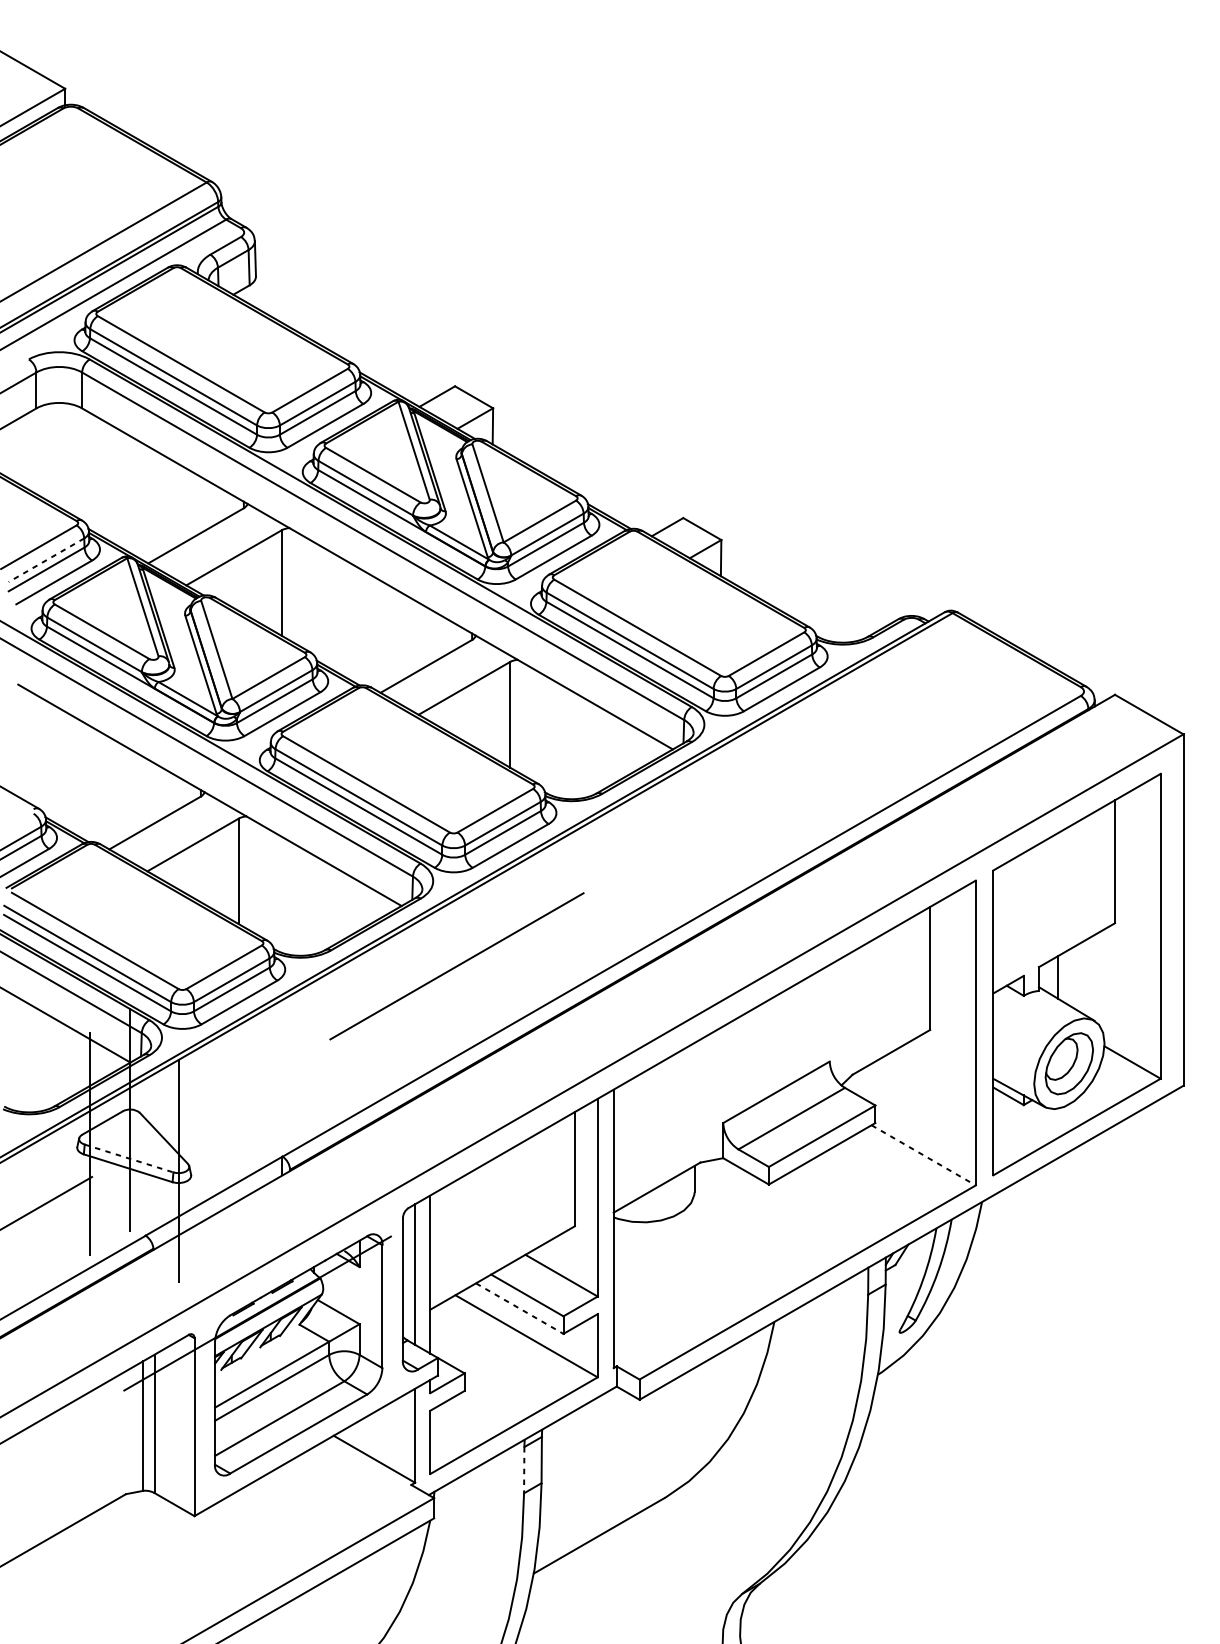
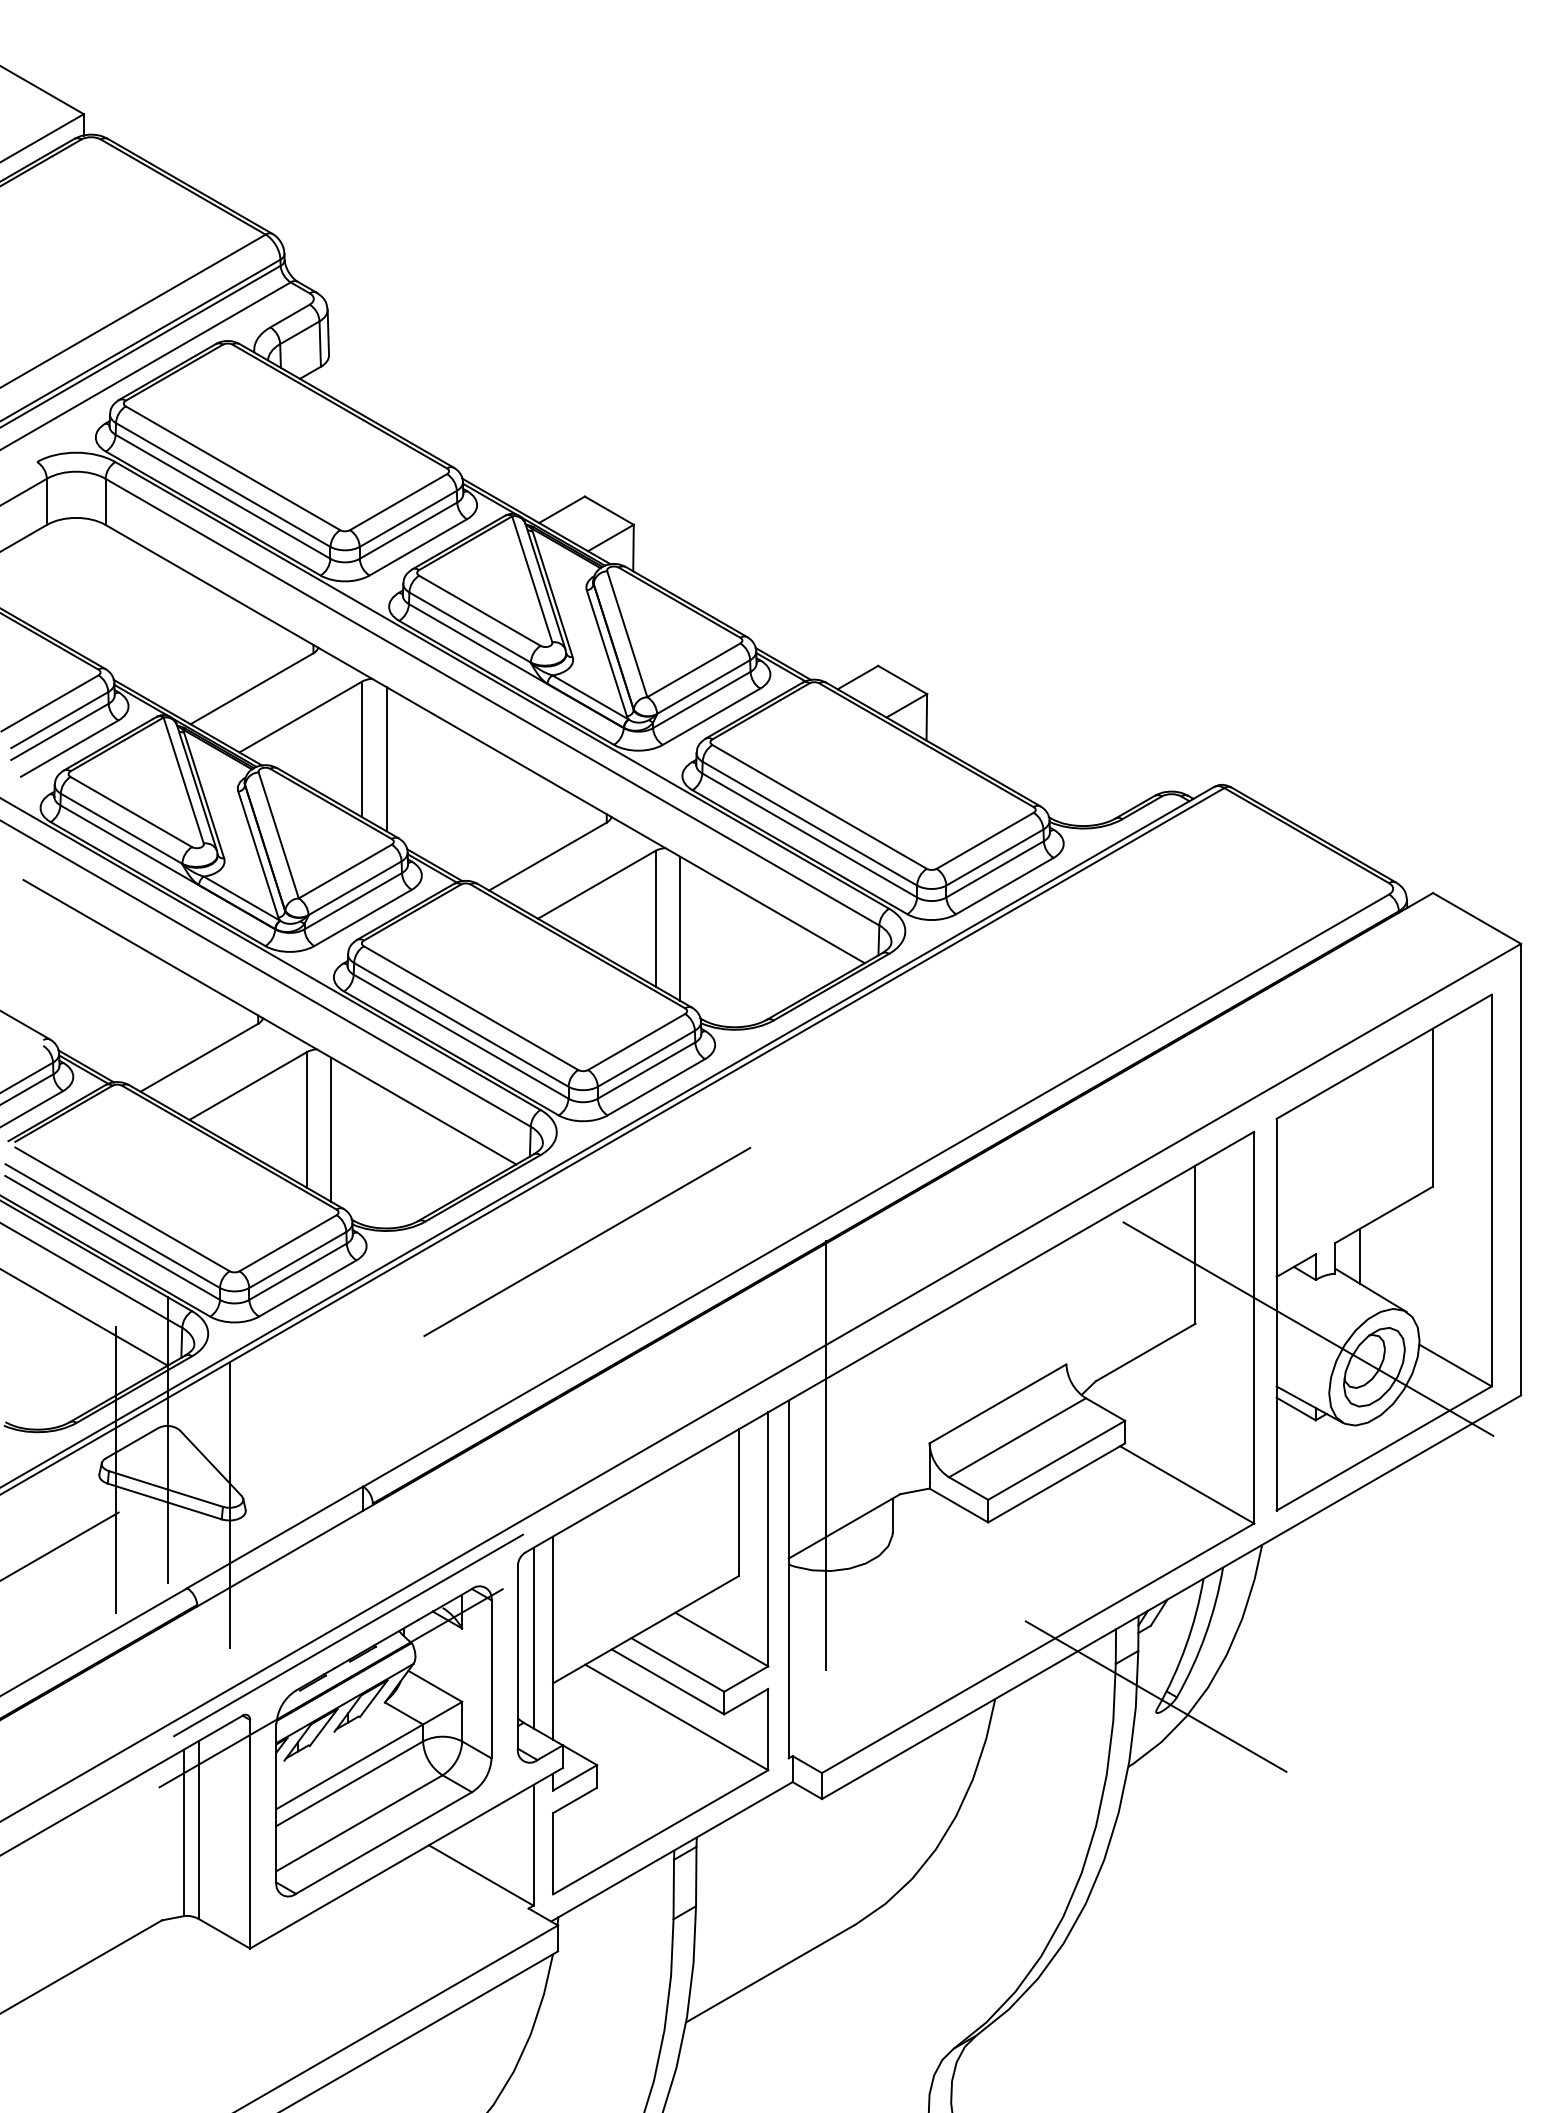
line: (46, 560) -> (59, 720), dashed -> solid
line: (300, 590) -> (386, 759), added
line: (528, 722) -> (679, 928), added
line: (257, 878) -> (331, 1129), added
line: (1018, 1033) -> (1308, 1328), added
line: (642, 1131) -> (825, 1454), added
line: (923, 1155) -> (1187, 1485), dashed -> solid
line: (128, 1158) -> (165, 1488), dashed -> solid
line: (271, 1272) -> (348, 1635), added
line: (520, 1308) -> (668, 1681), dashed -> solid
line: (899, 1319) -> (1155, 1696), added
line: (524, 1470) -> (673, 1889), dashed -> solid

